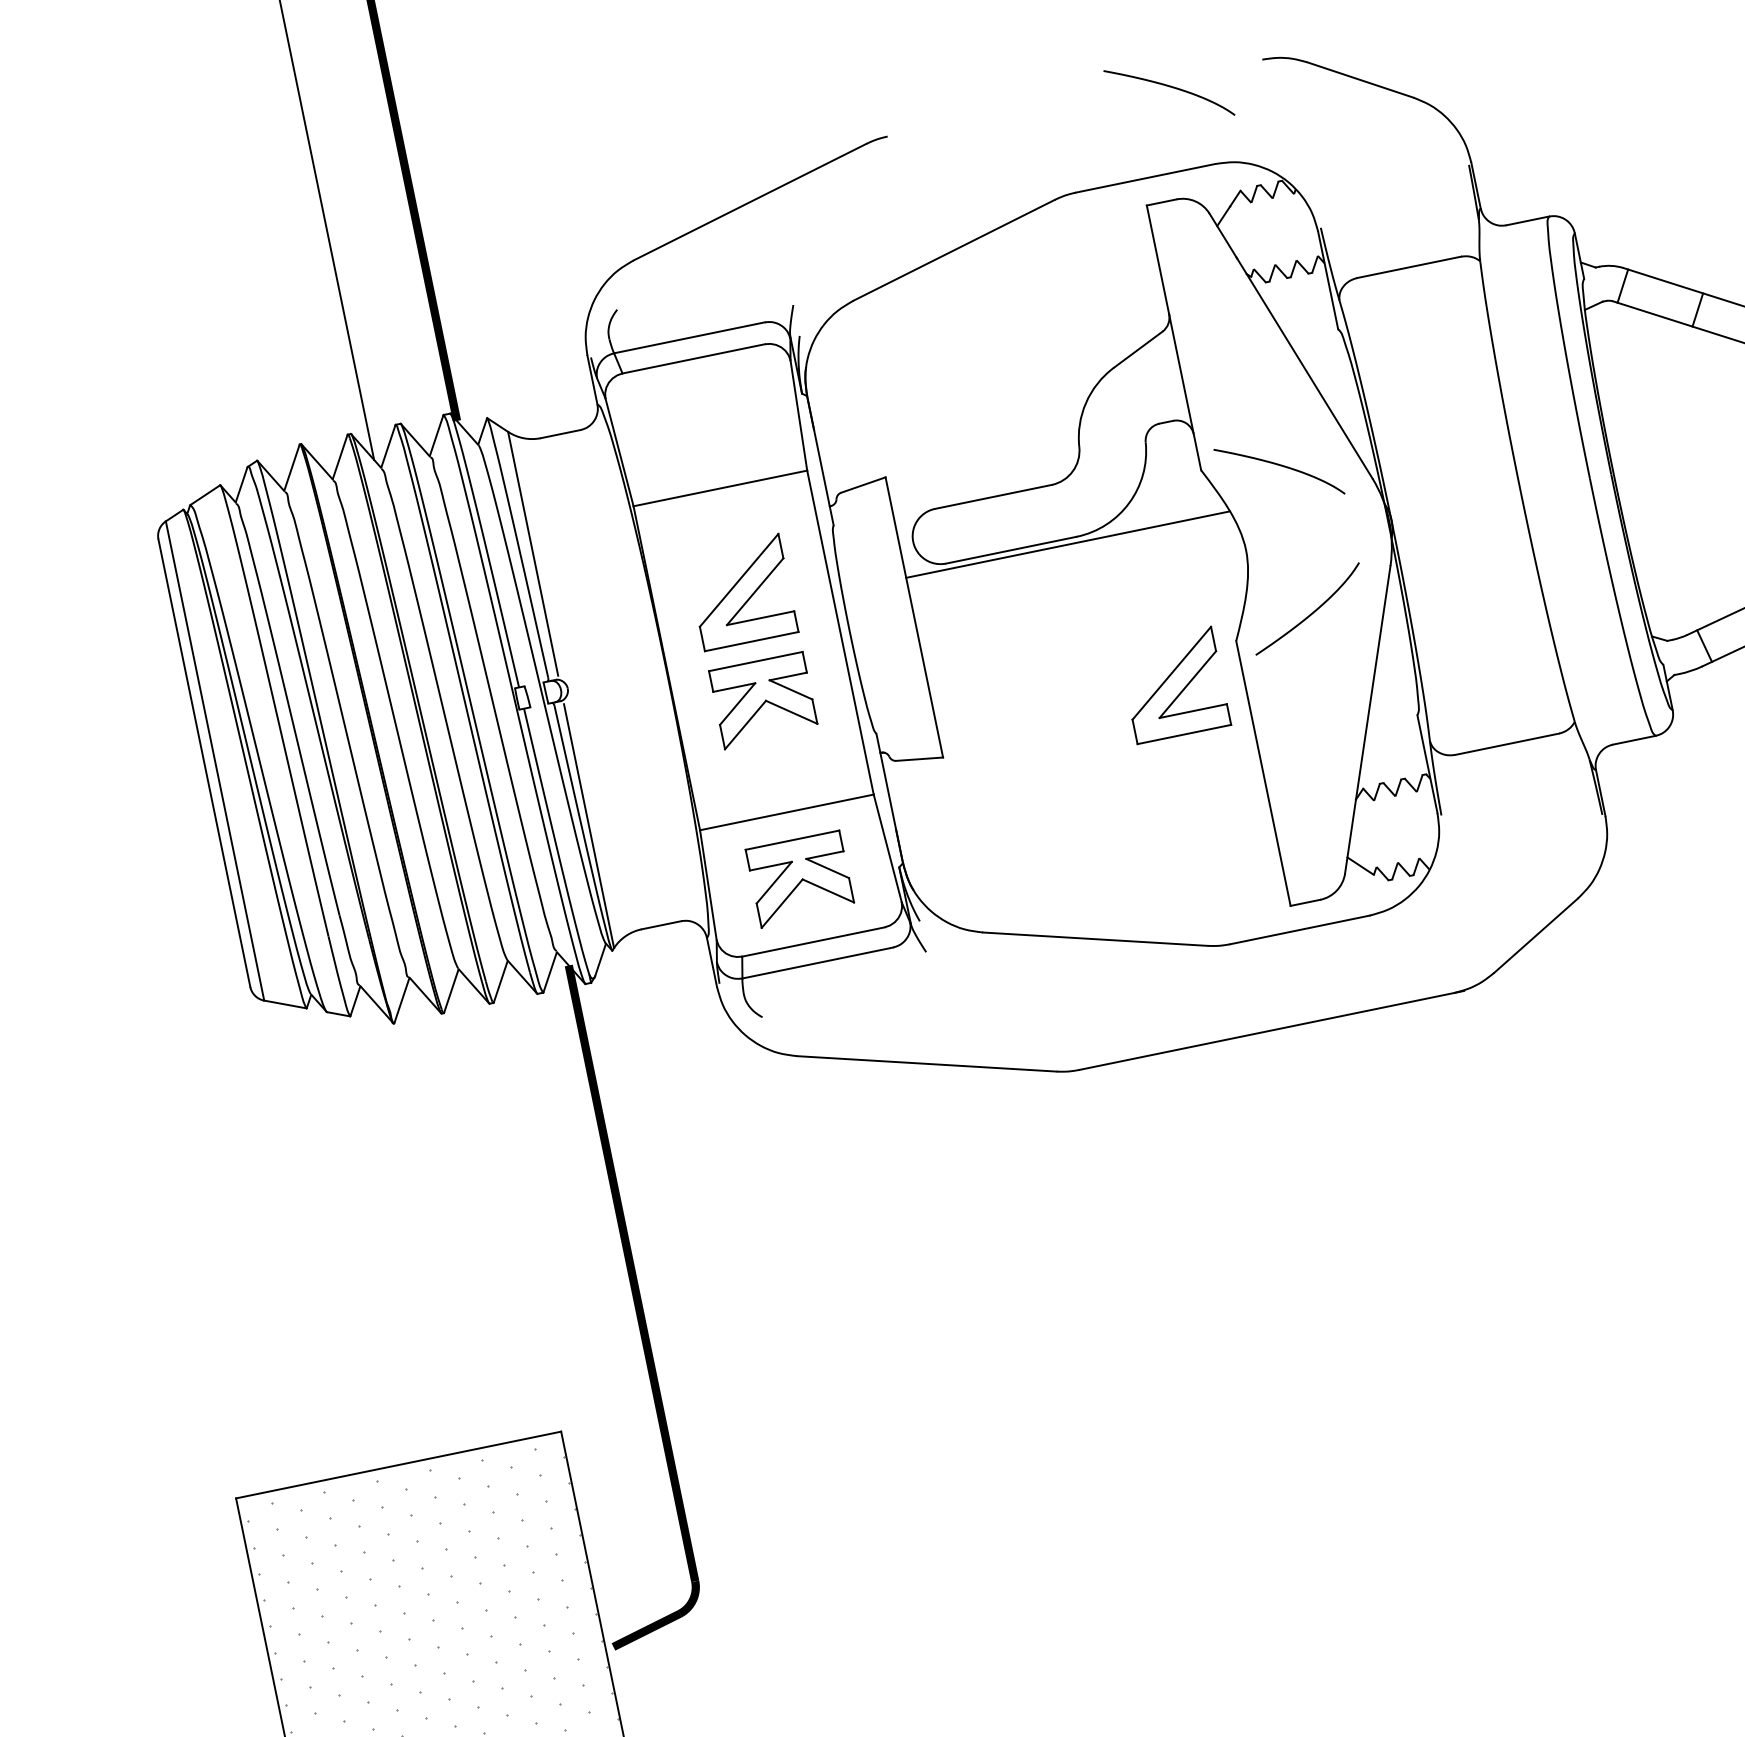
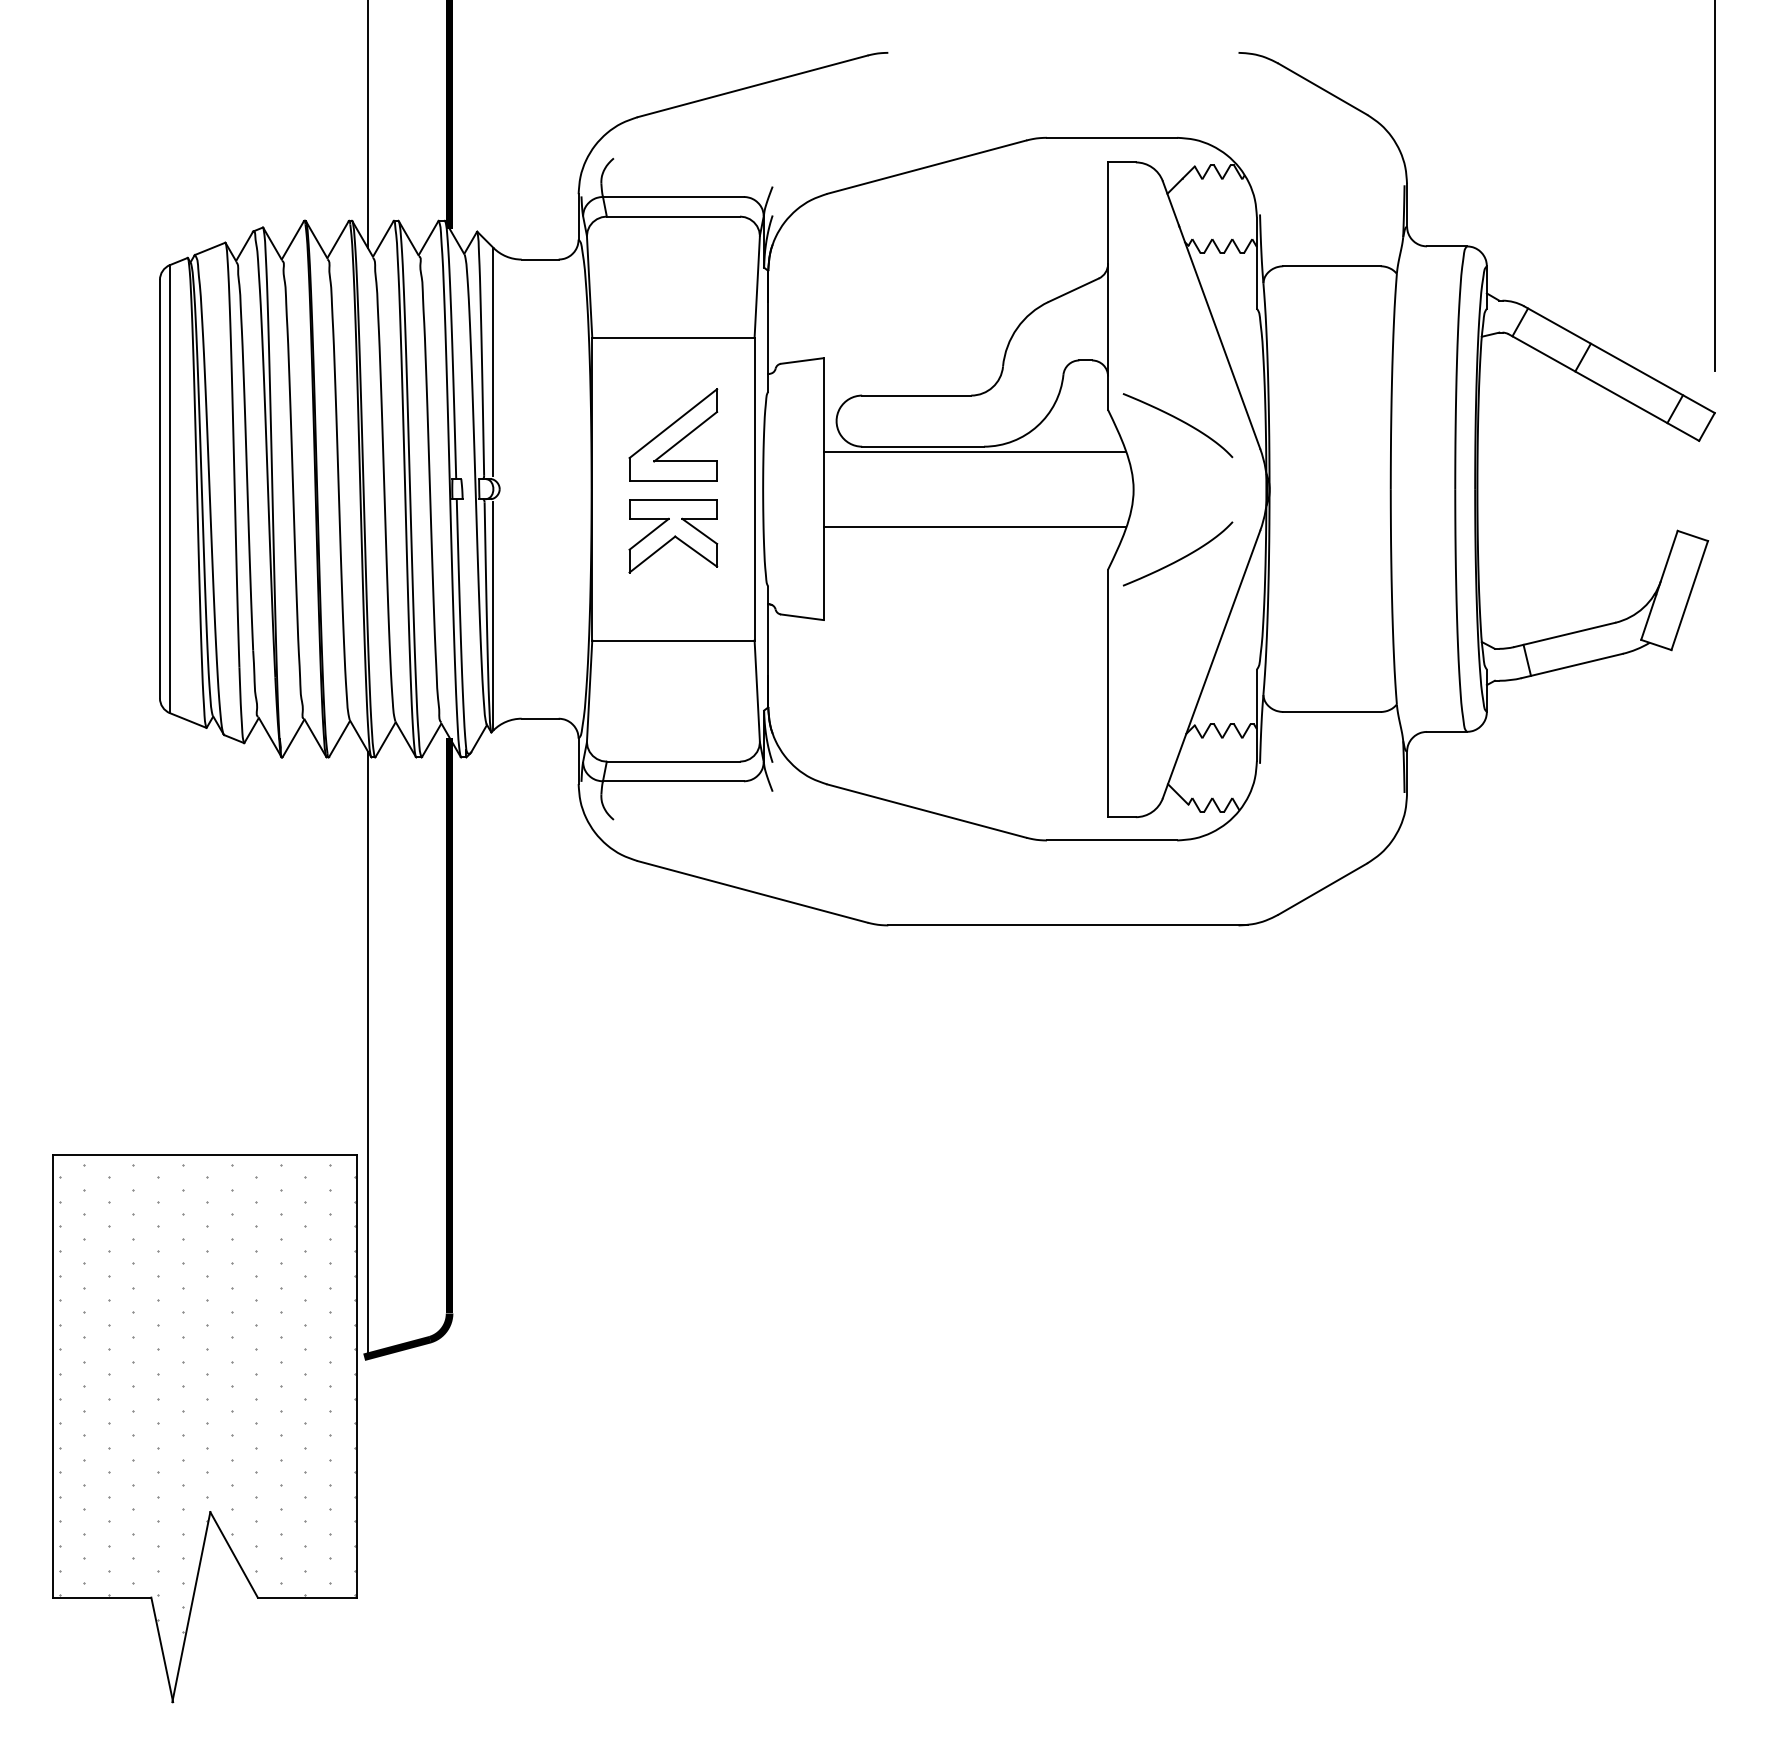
curve: (1171, 88) -> (1151, 61), removed
line: (1084, 625) -> (974, 527), added
part: (1174, 684) -> (1044, 597), removed
part: (800, 879) -> (673, 703), removed
line: (551, 1321) -> (368, 1053), added

